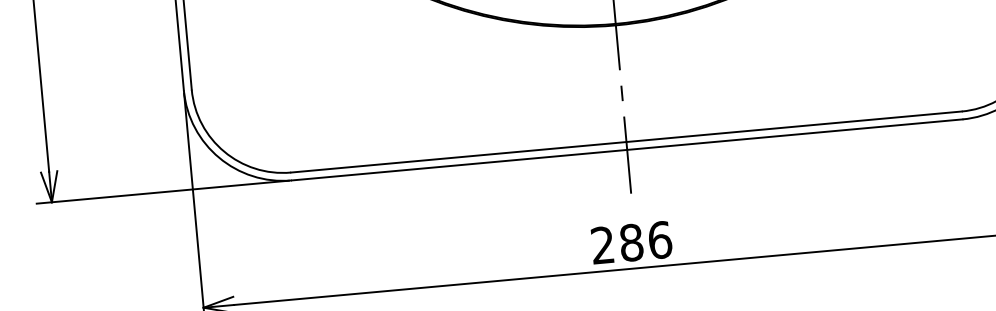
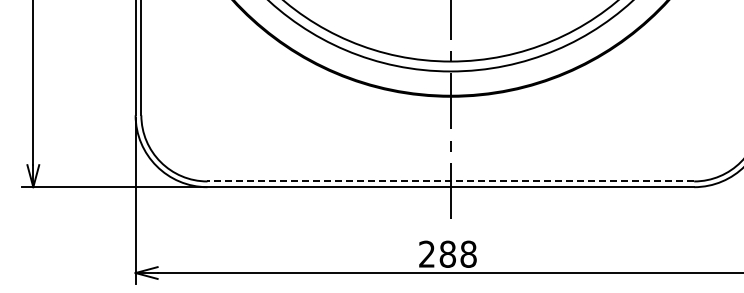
line: (626, 142) -> (450, 181), solid -> dashed
text: (659, 239) -> (468, 253), 286 -> 288

